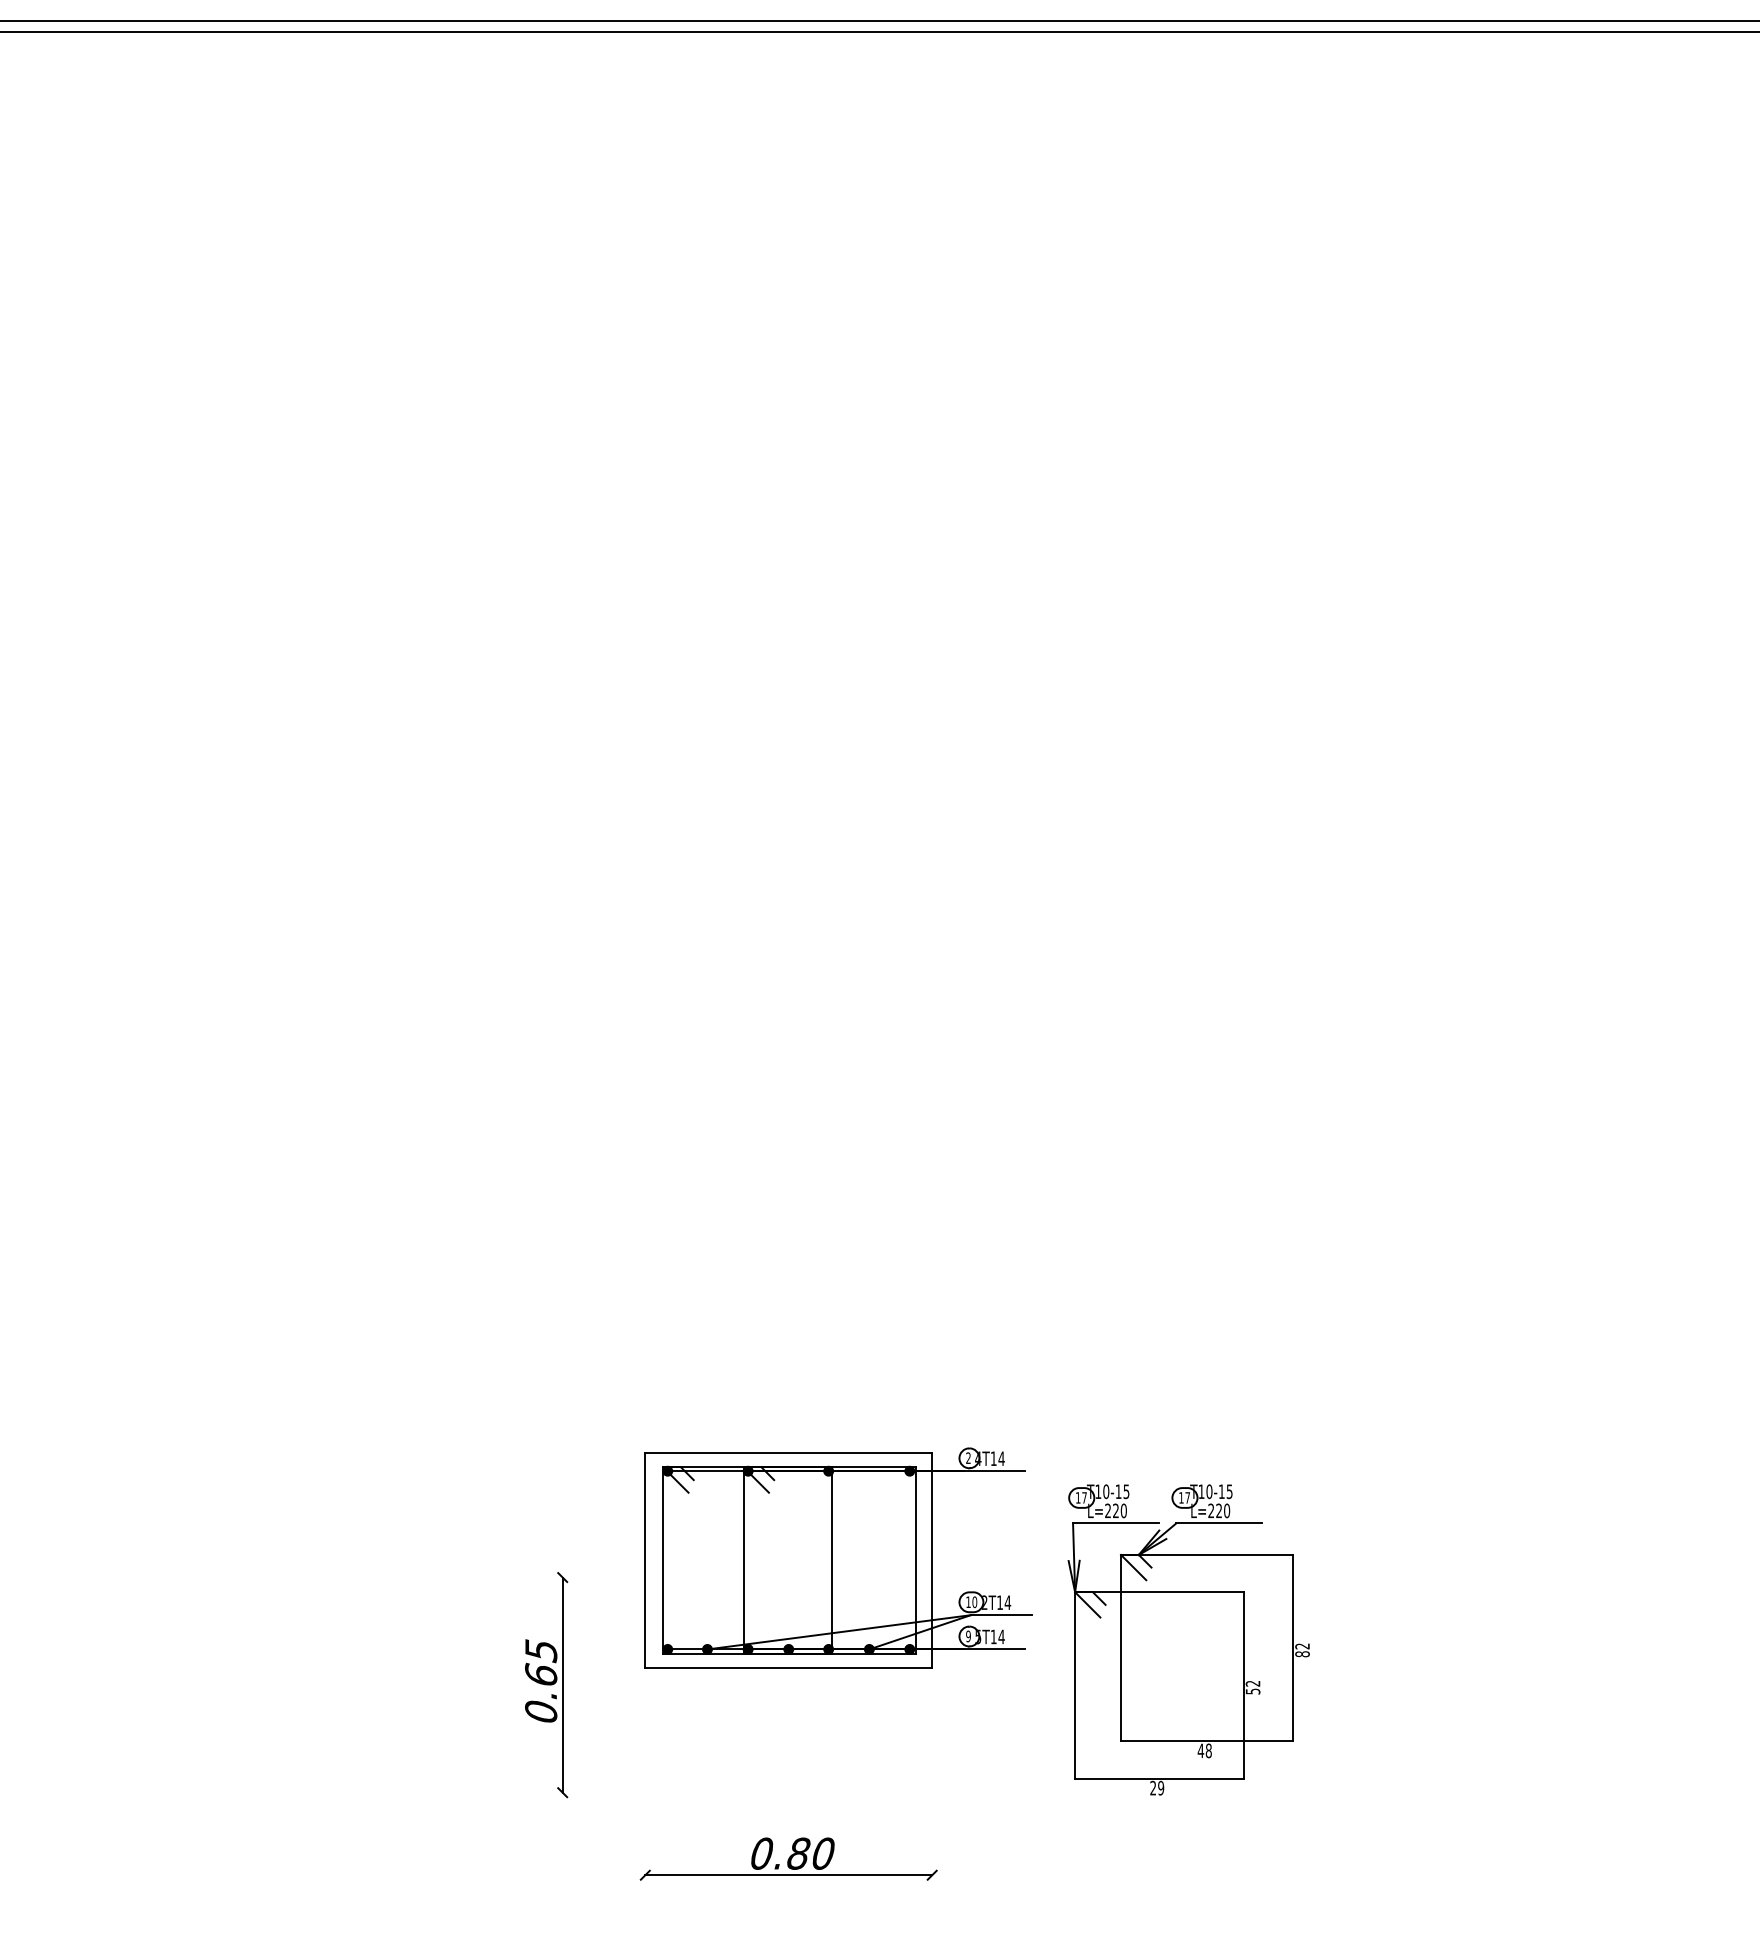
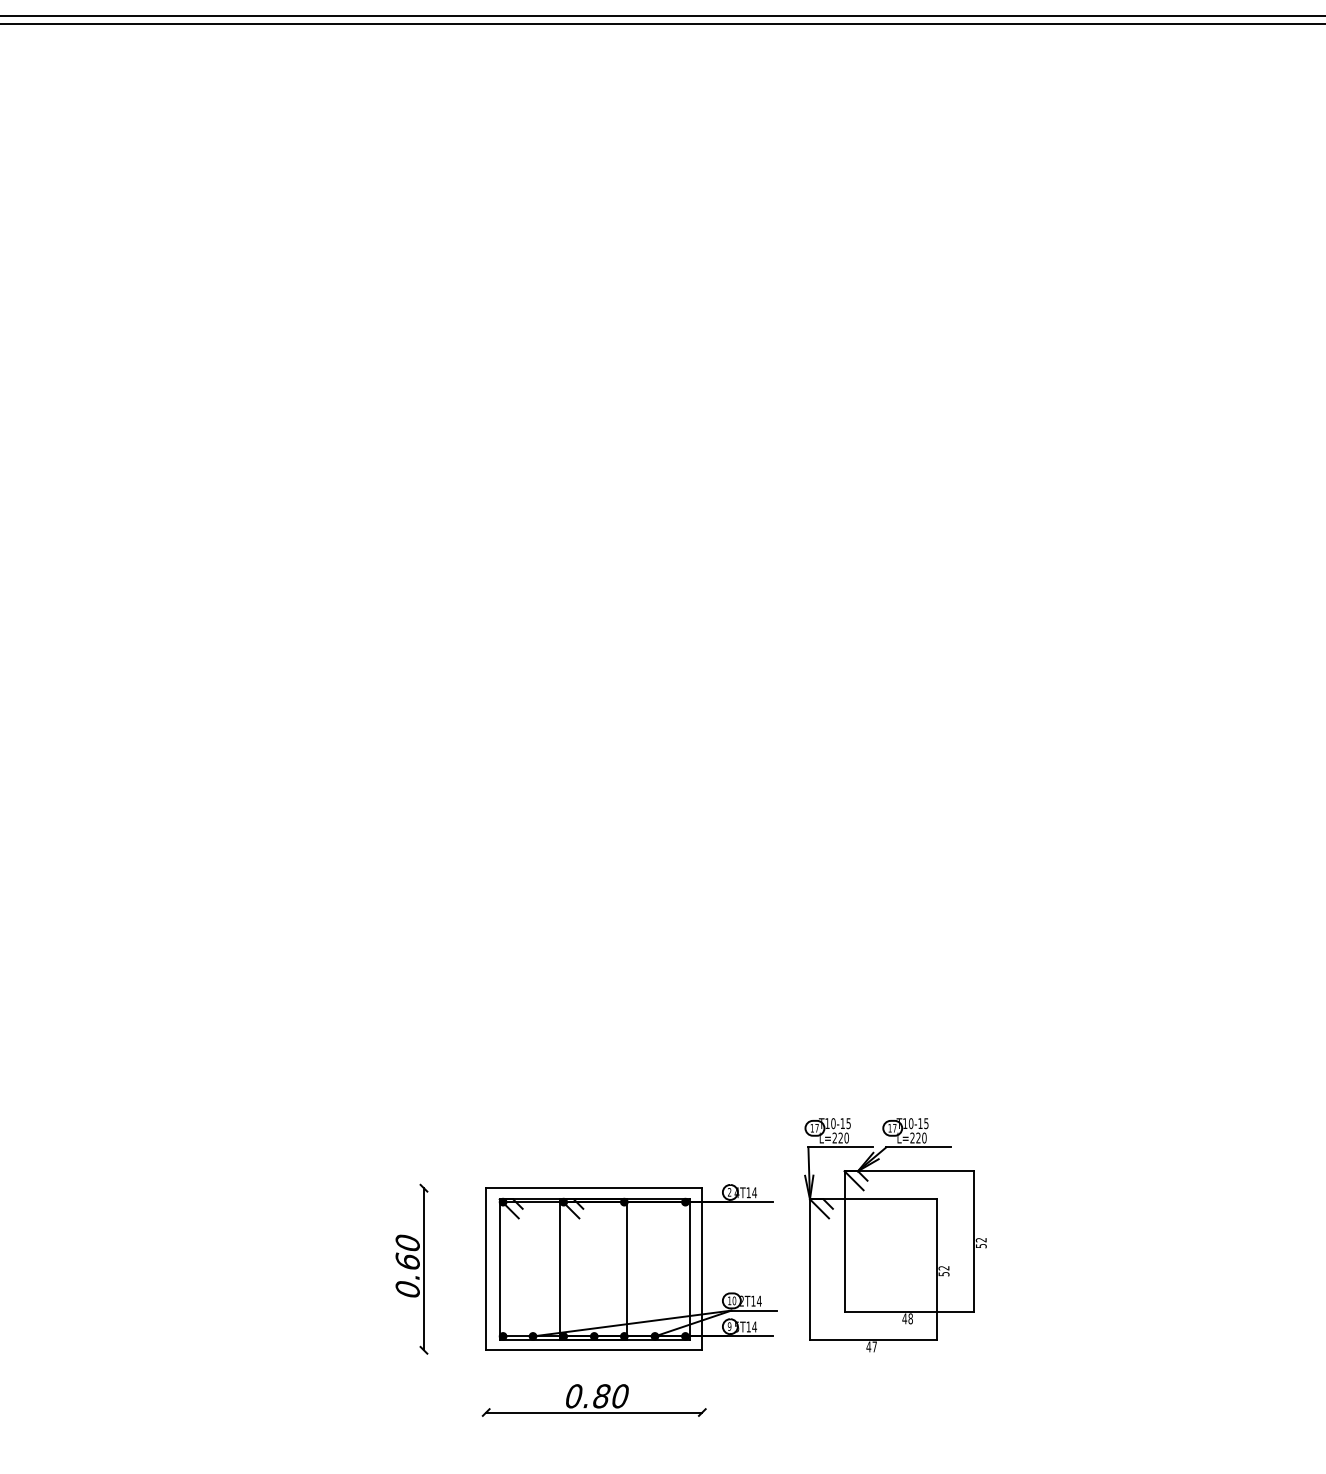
part: (838, 1557) -> (631, 1267), moved
text: (540, 1650) -> (407, 1243), 0.65 -> 0.60
text: (1301, 1653) -> (980, 1245), 82 -> 52
text: (1156, 1787) -> (871, 1346), 29 -> 47

